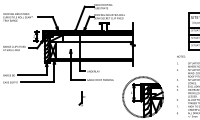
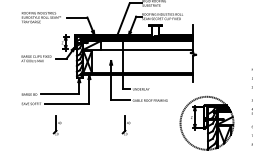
part: (29, 98) -> (56, 125), added

